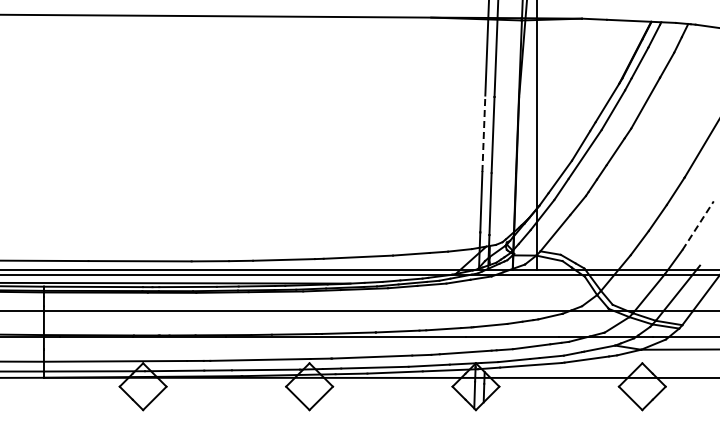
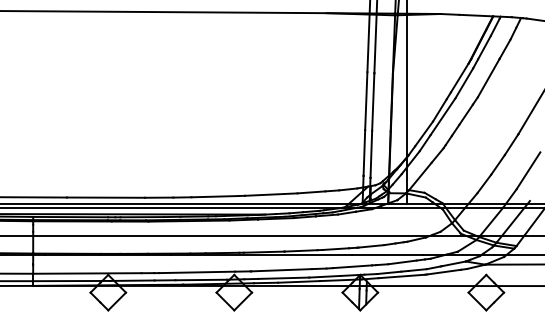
line: (483, 133) -> (366, 100), dashed -> solid
line: (698, 225) -> (528, 170), dashed -> solid

